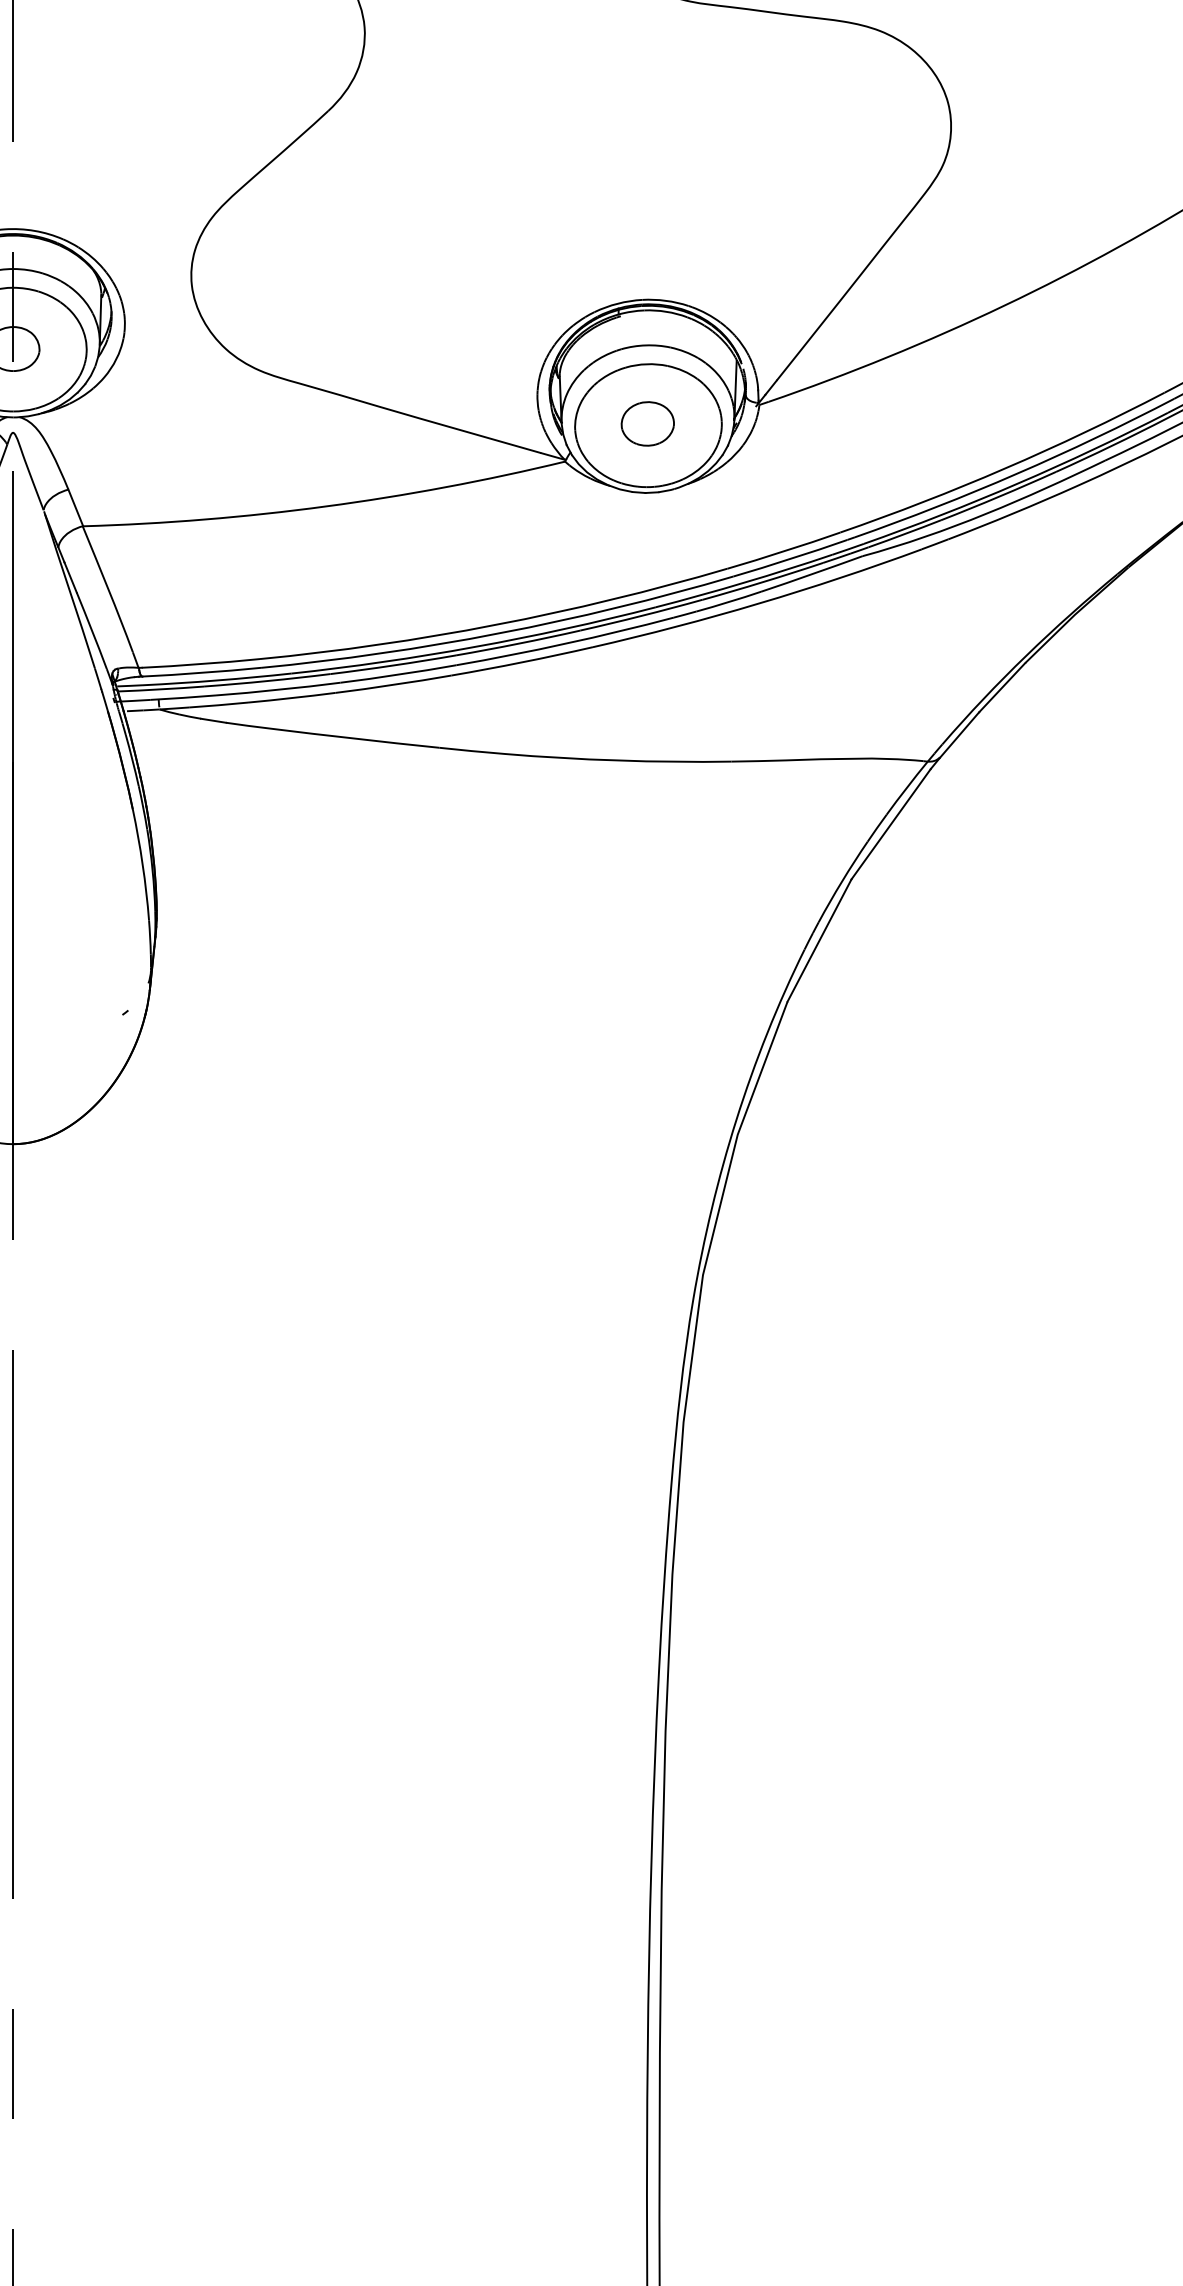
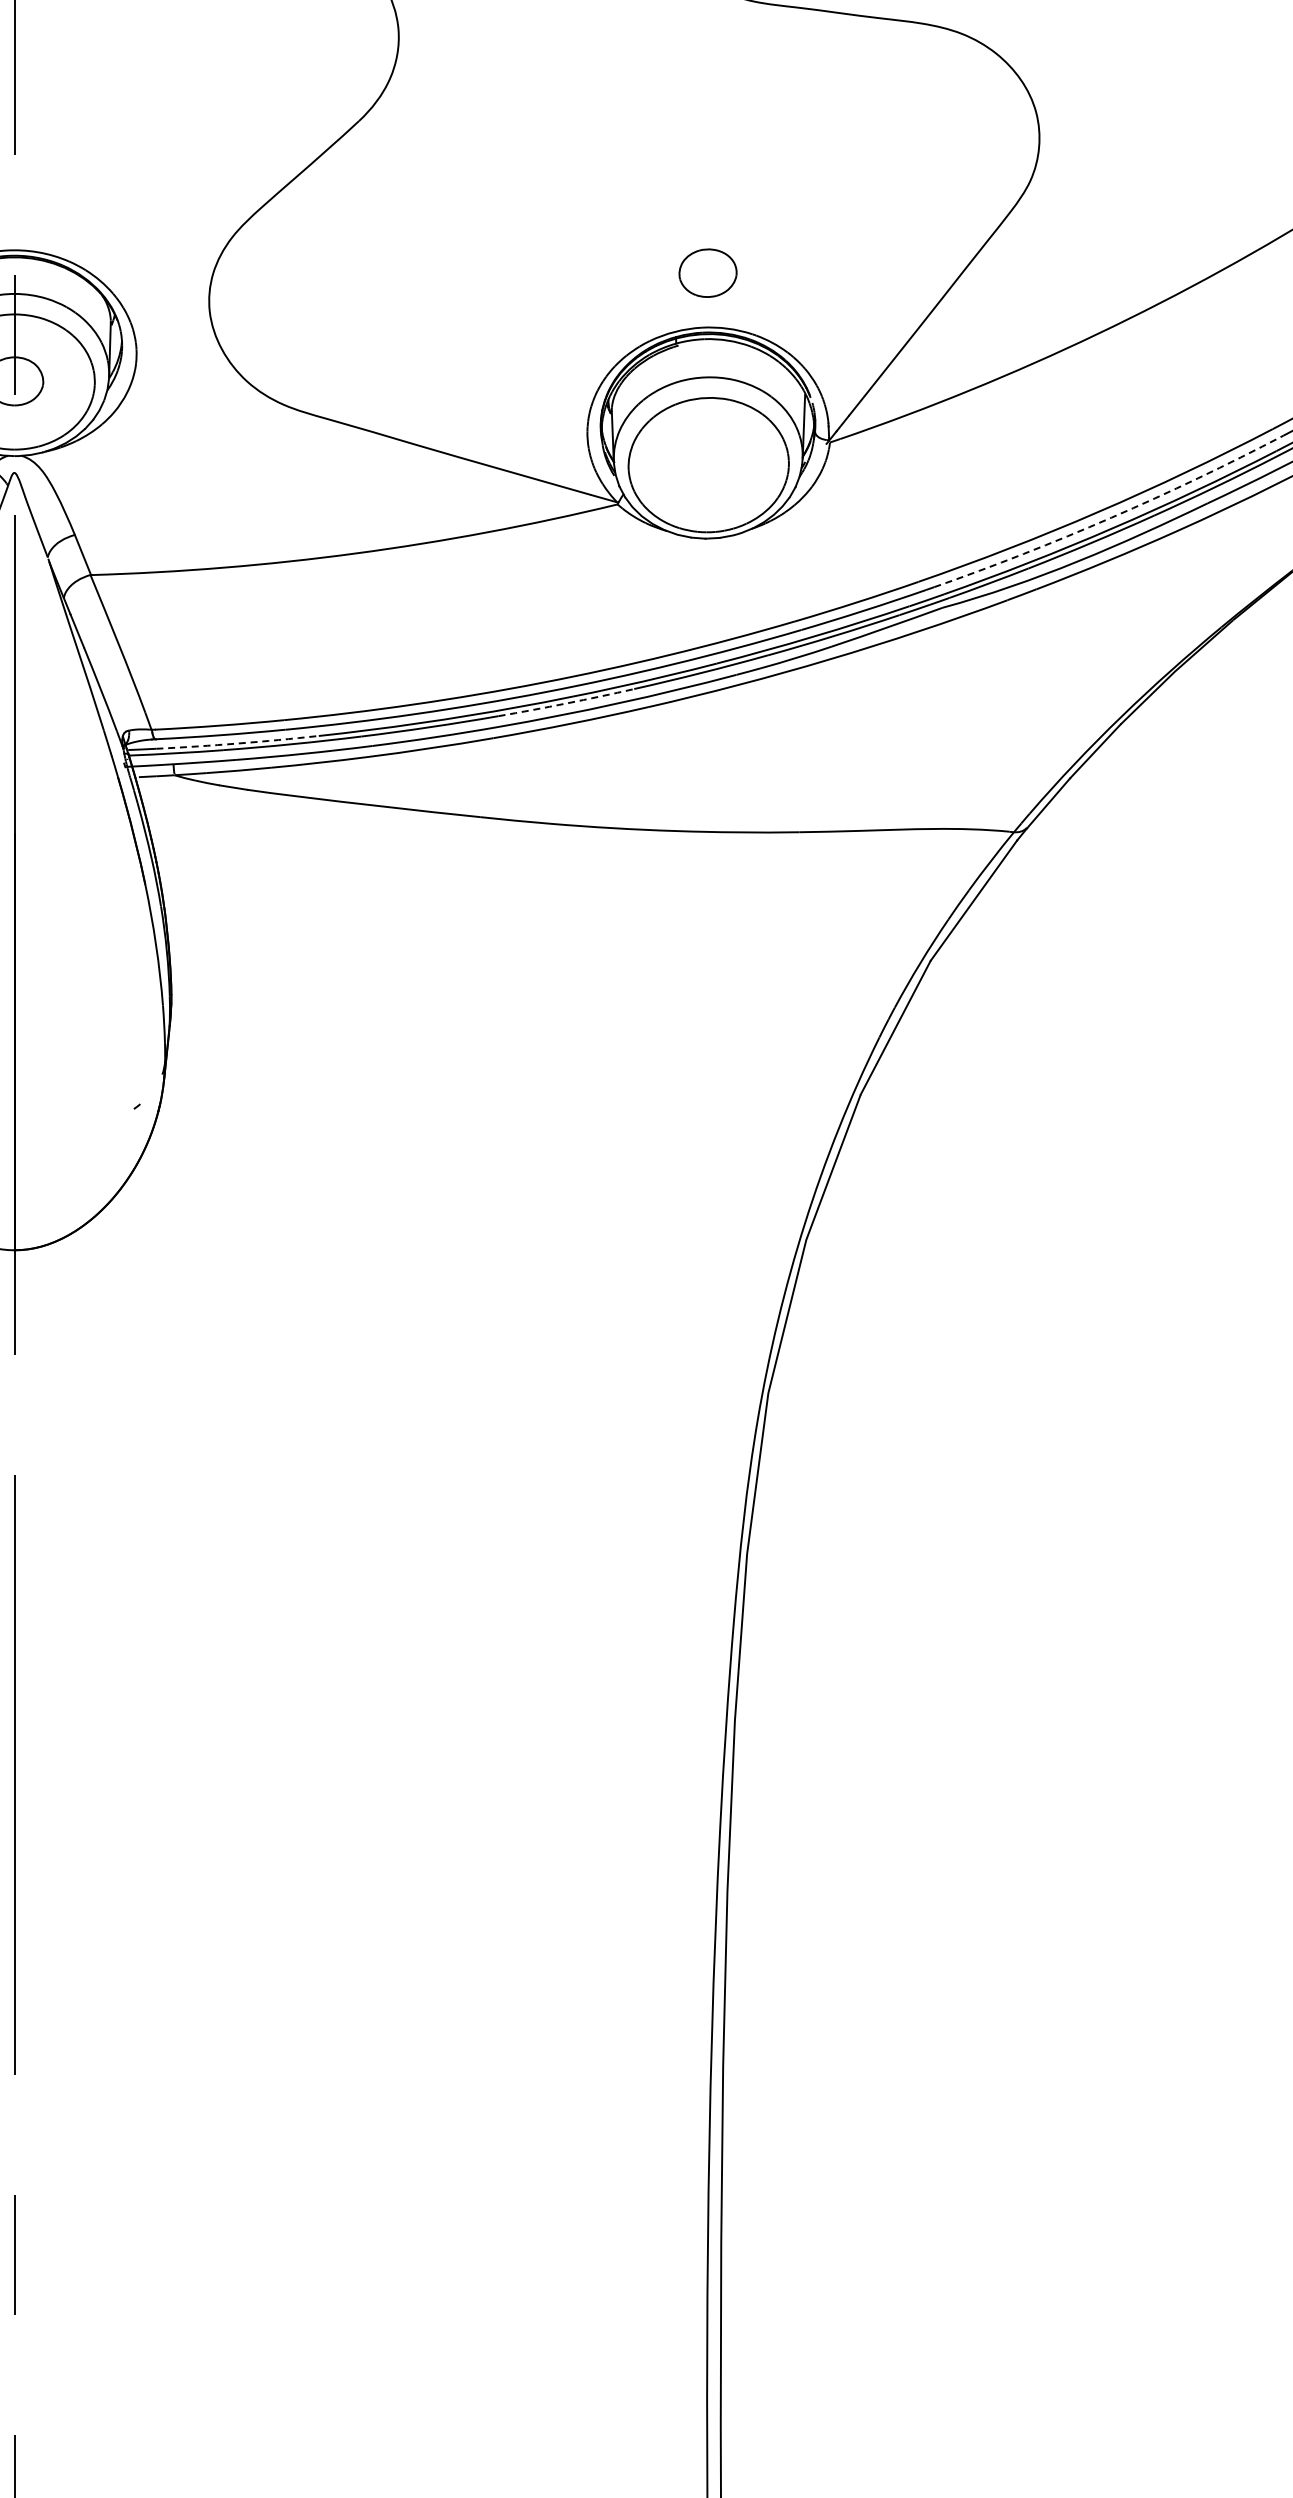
part: (647, 423) -> (707, 272), moved
arc: (1017, 473) -> (1111, 517), solid -> dashed
arc: (518, 643) -> (566, 703), solid -> dashed
arc: (217, 680) -> (237, 743), solid -> dashed

